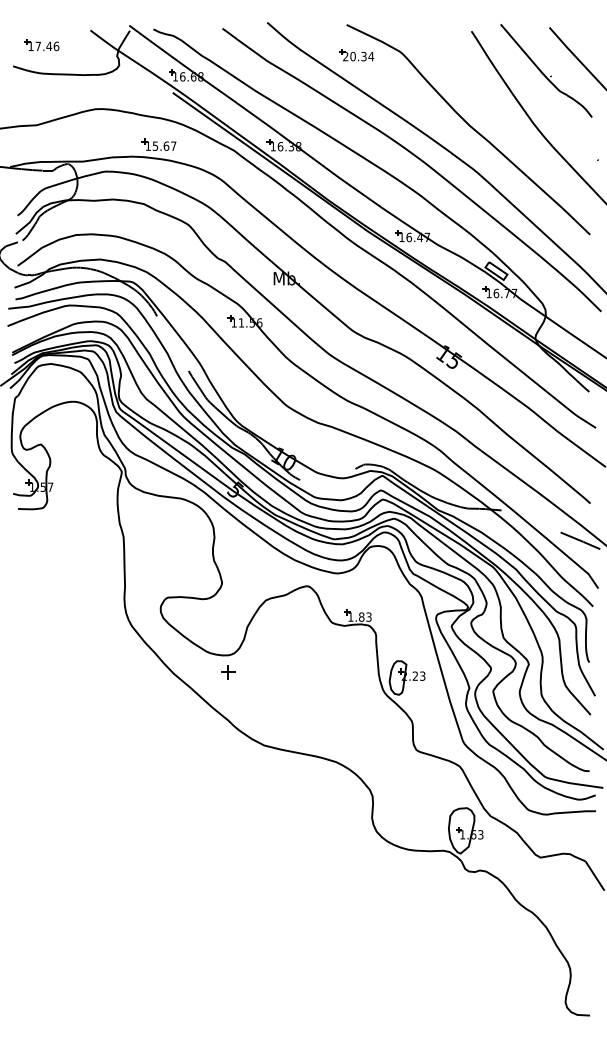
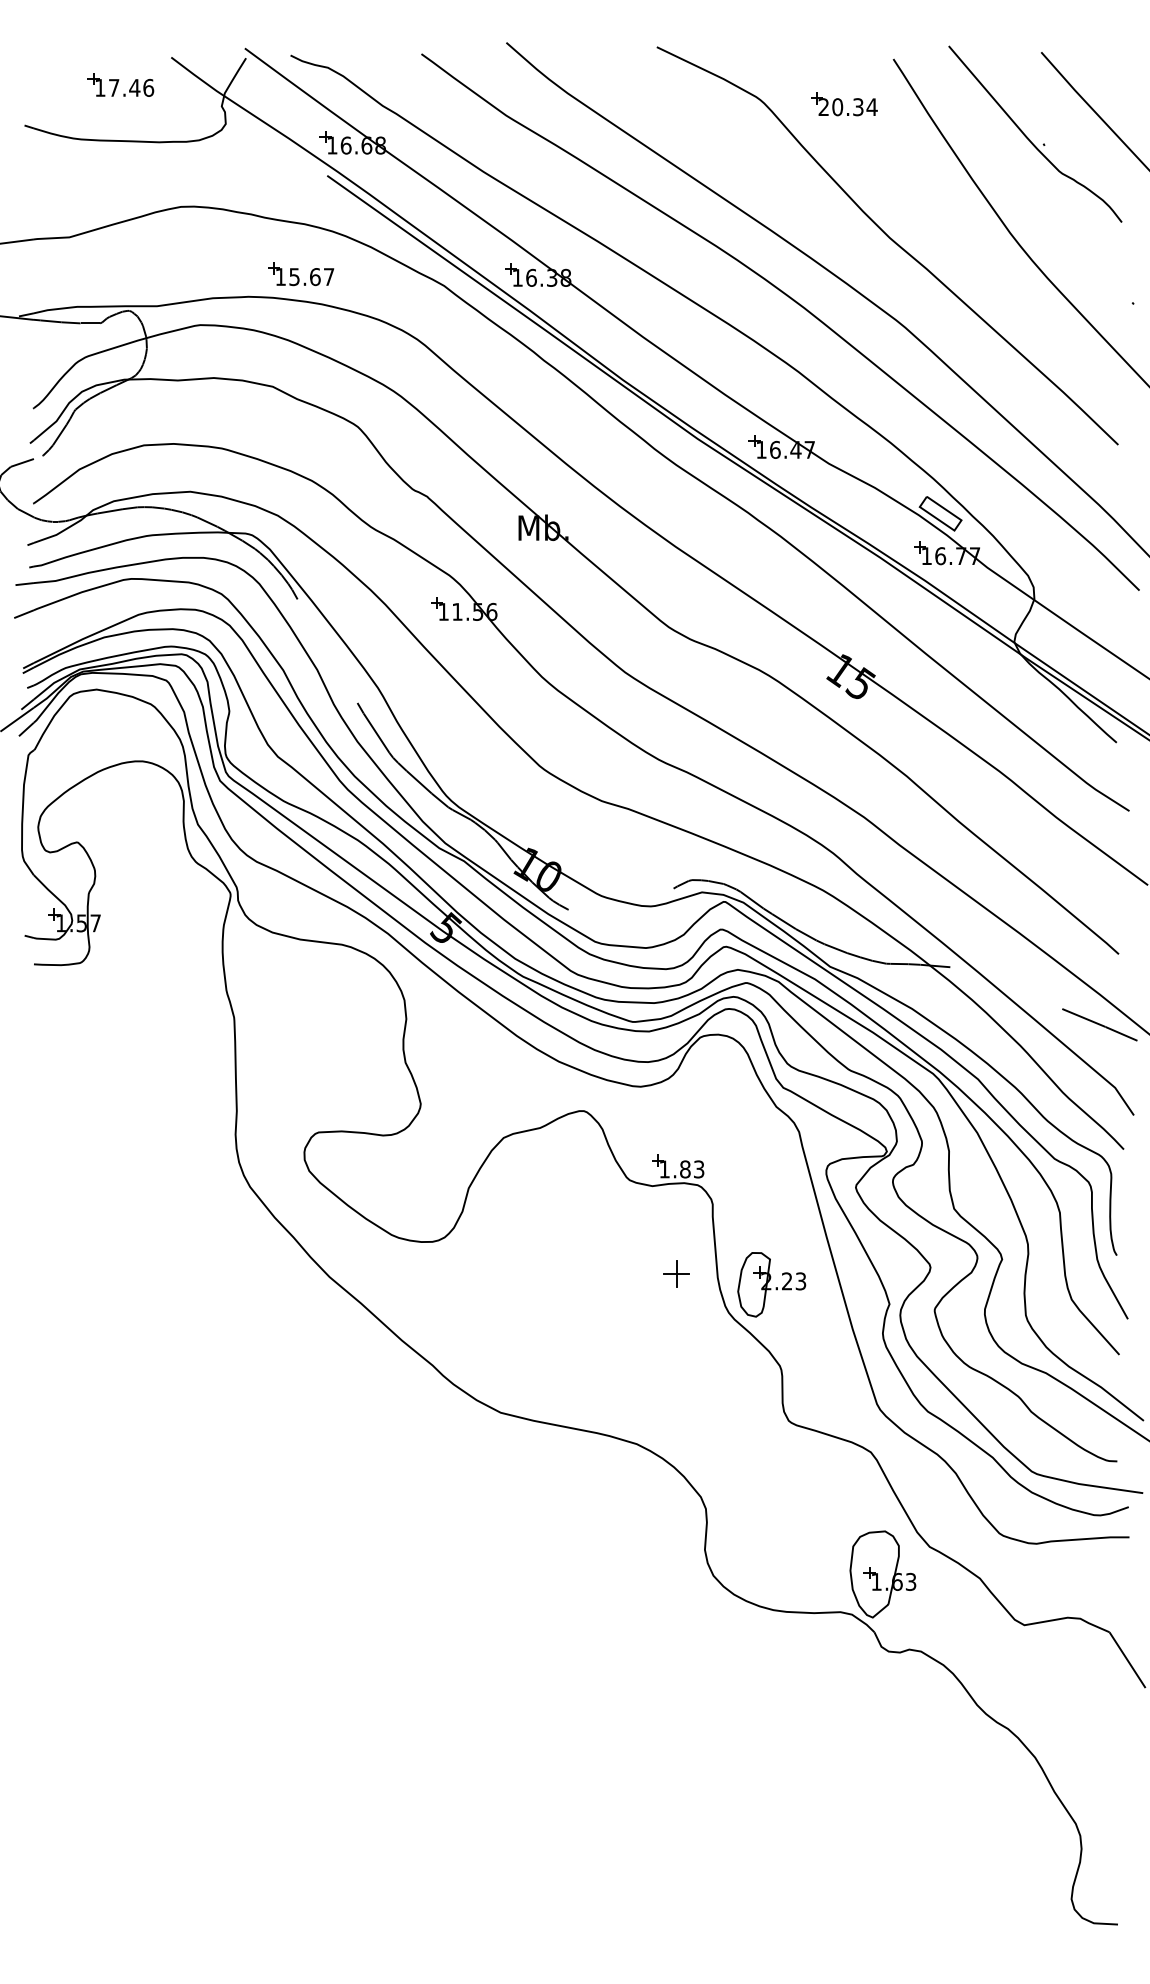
part: (41, 45) -> (120, 86), moved
part: (356, 55) -> (844, 105), moved
part: (228, 672) -> (677, 1274), moved

